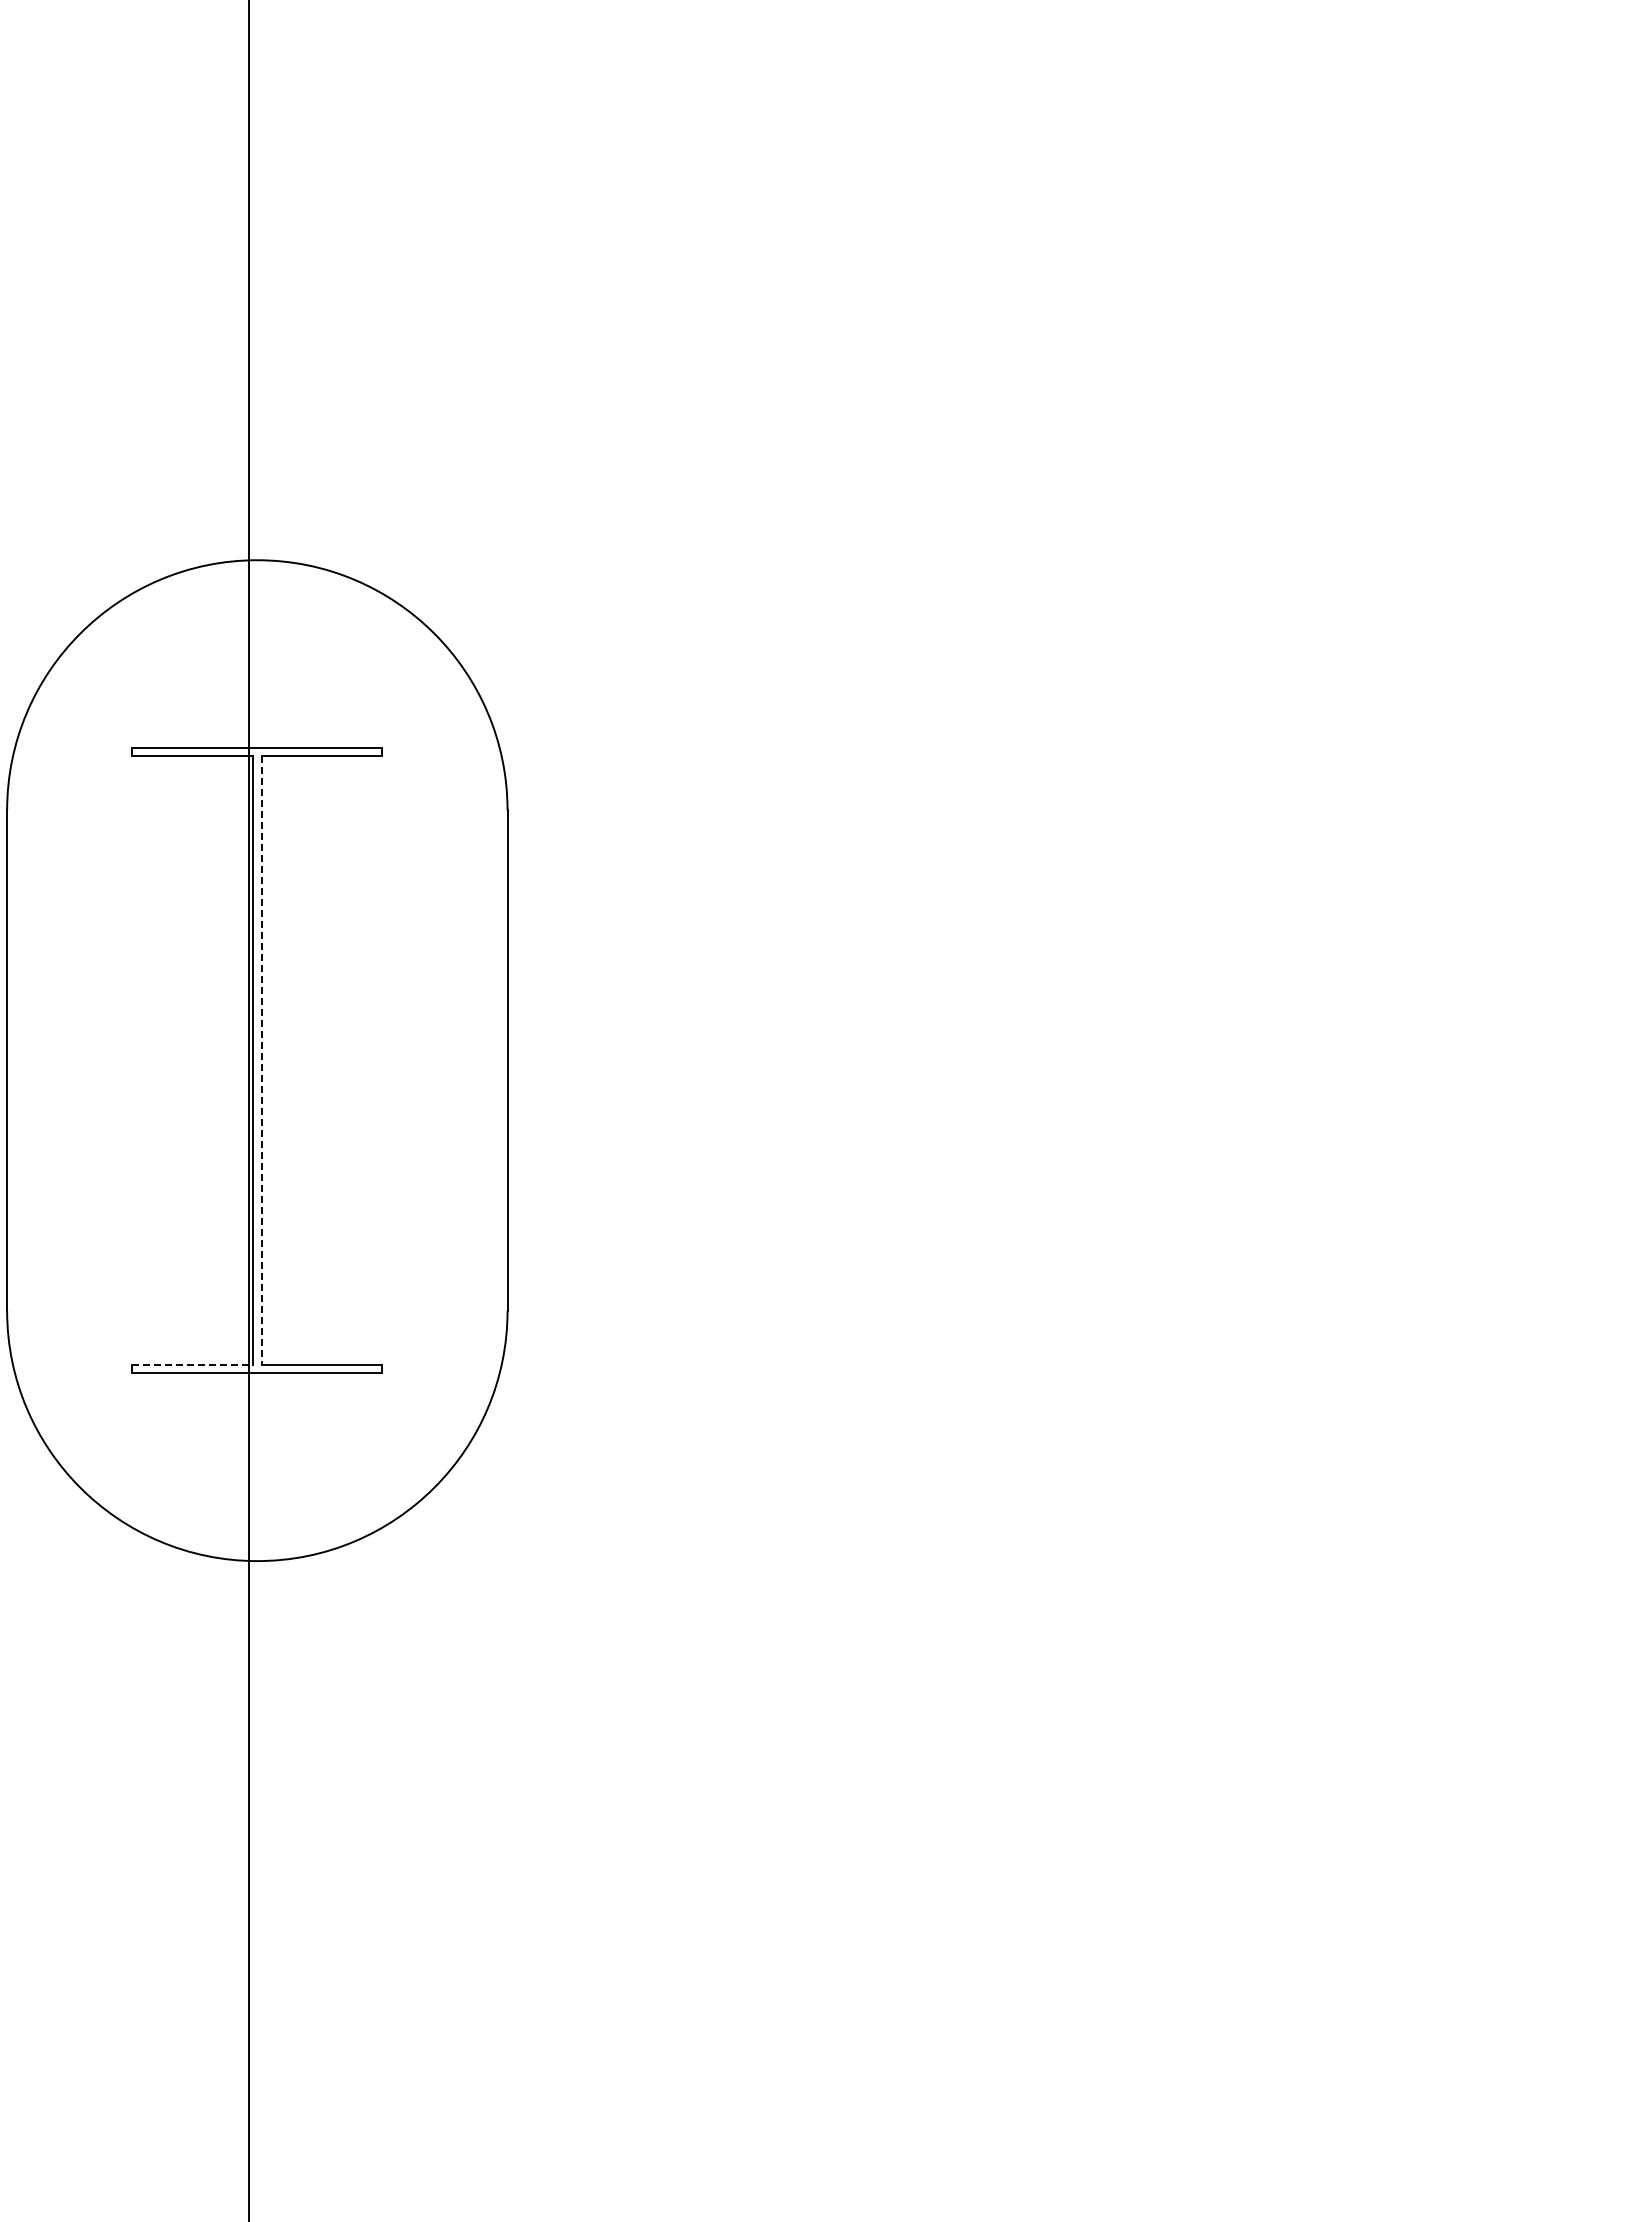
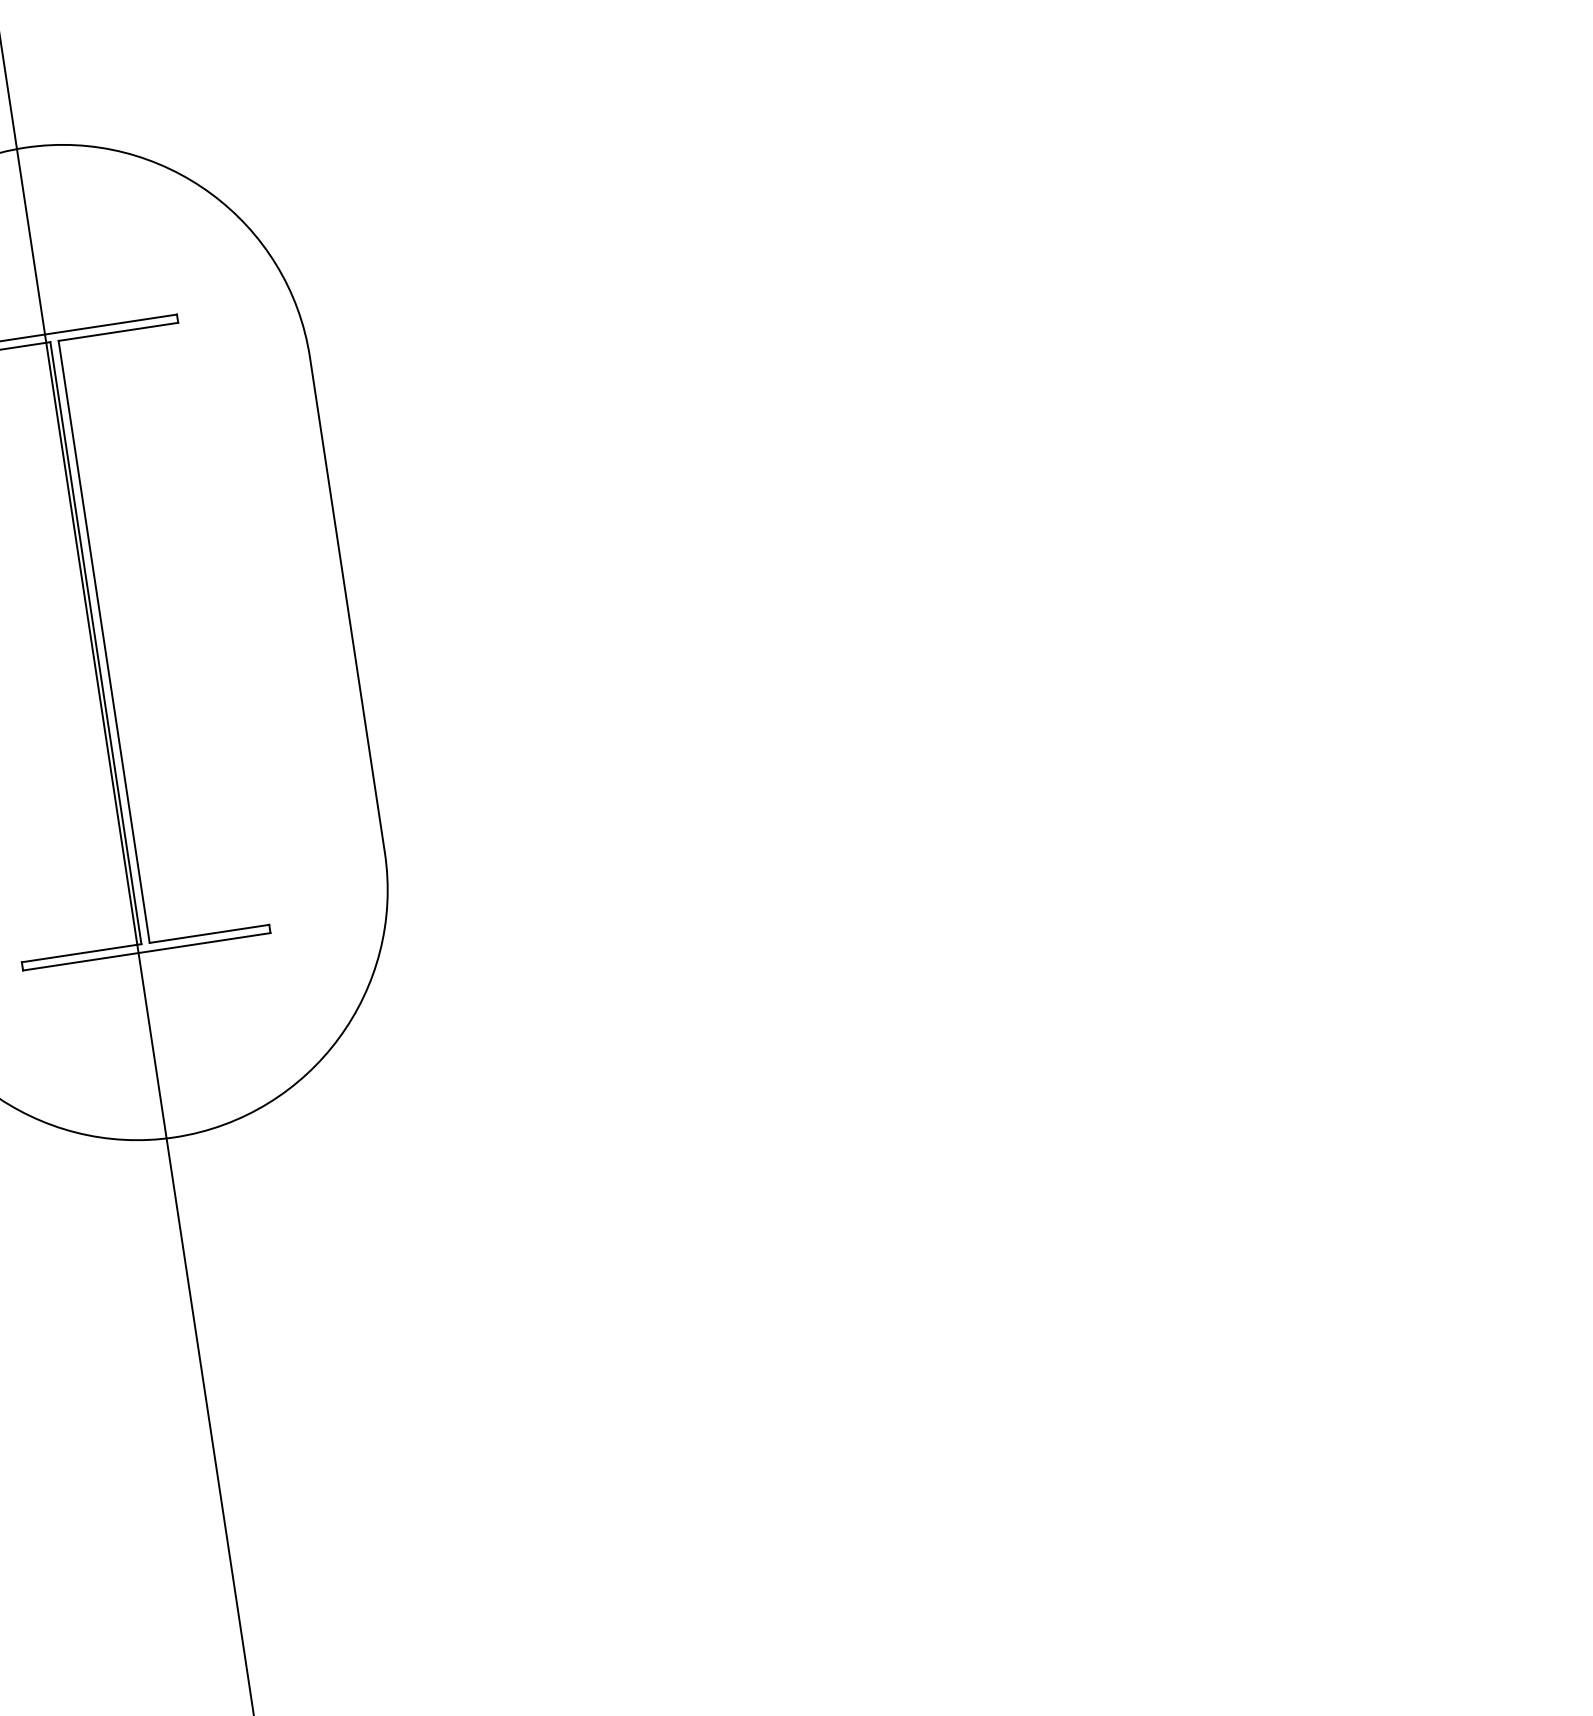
line: (261, 1061) -> (104, 642), dashed -> solid
line: (193, 1365) -> (82, 953), dashed -> solid

